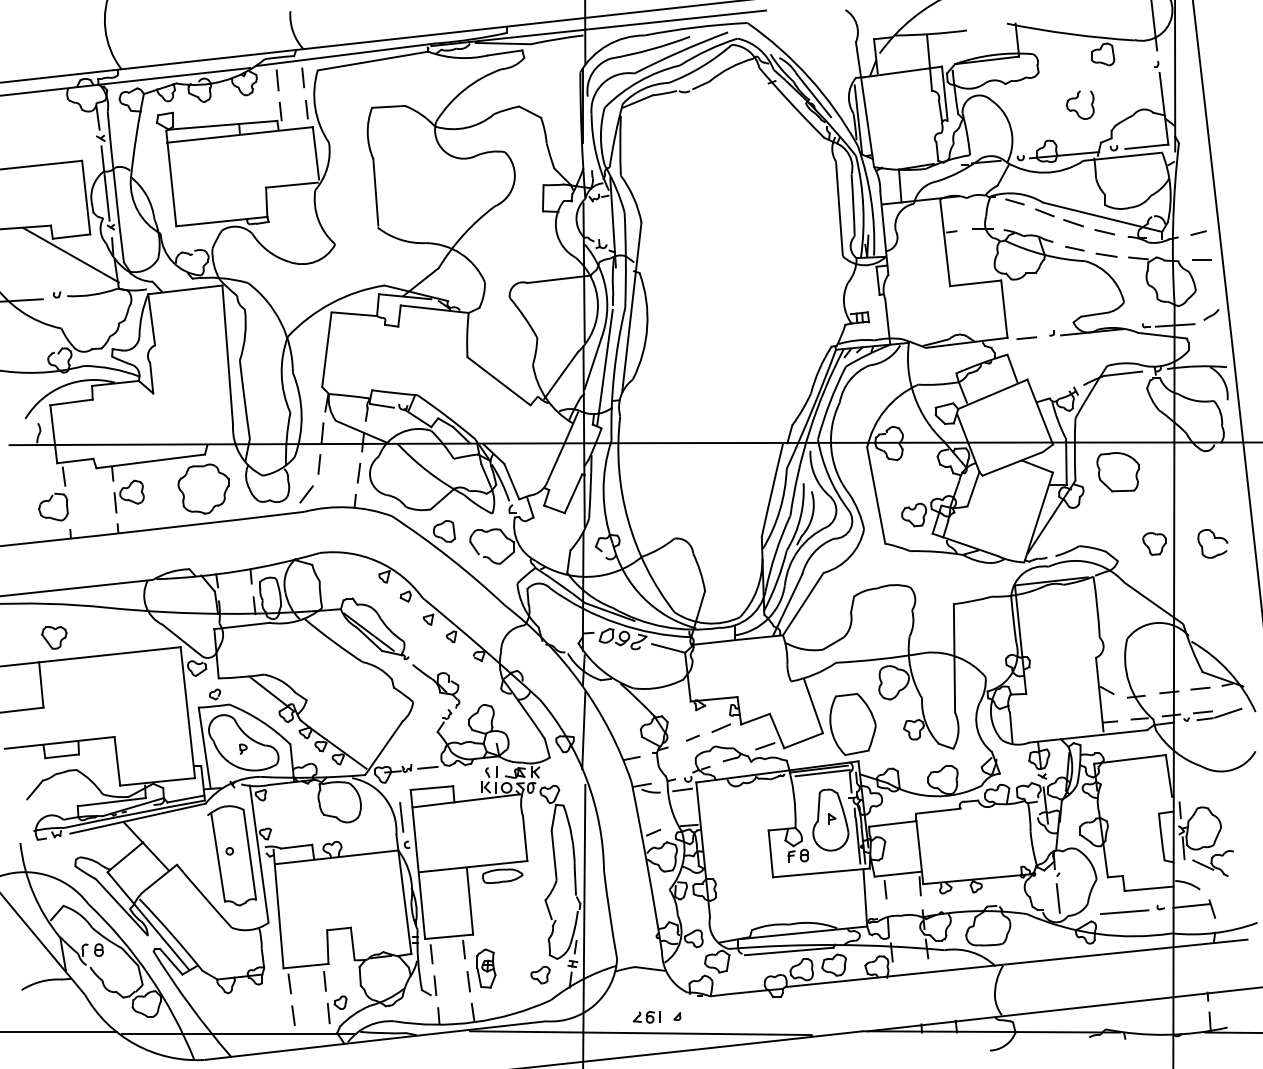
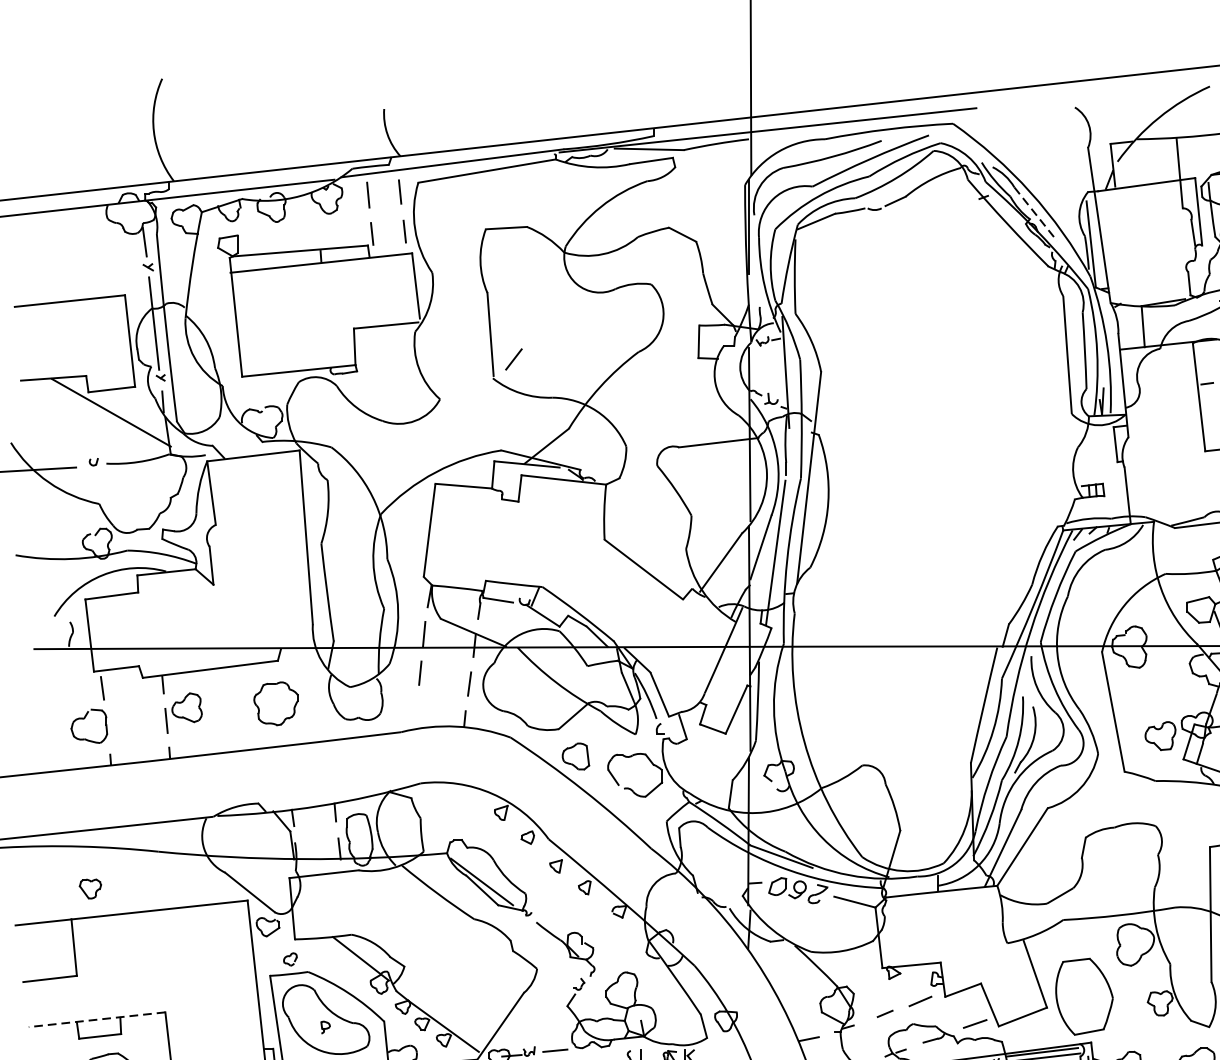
line: (813, 95) -> (1035, 213), solid -> dashed
part: (203, 488) -> (276, 703), size x0.7
line: (306, 494) -> (513, 359), moved
part: (54, 637) -> (90, 888), size x0.7
line: (583, 730) -> (748, 1004), removed
line: (59, 742) -> (96, 1019), solid -> dashed

